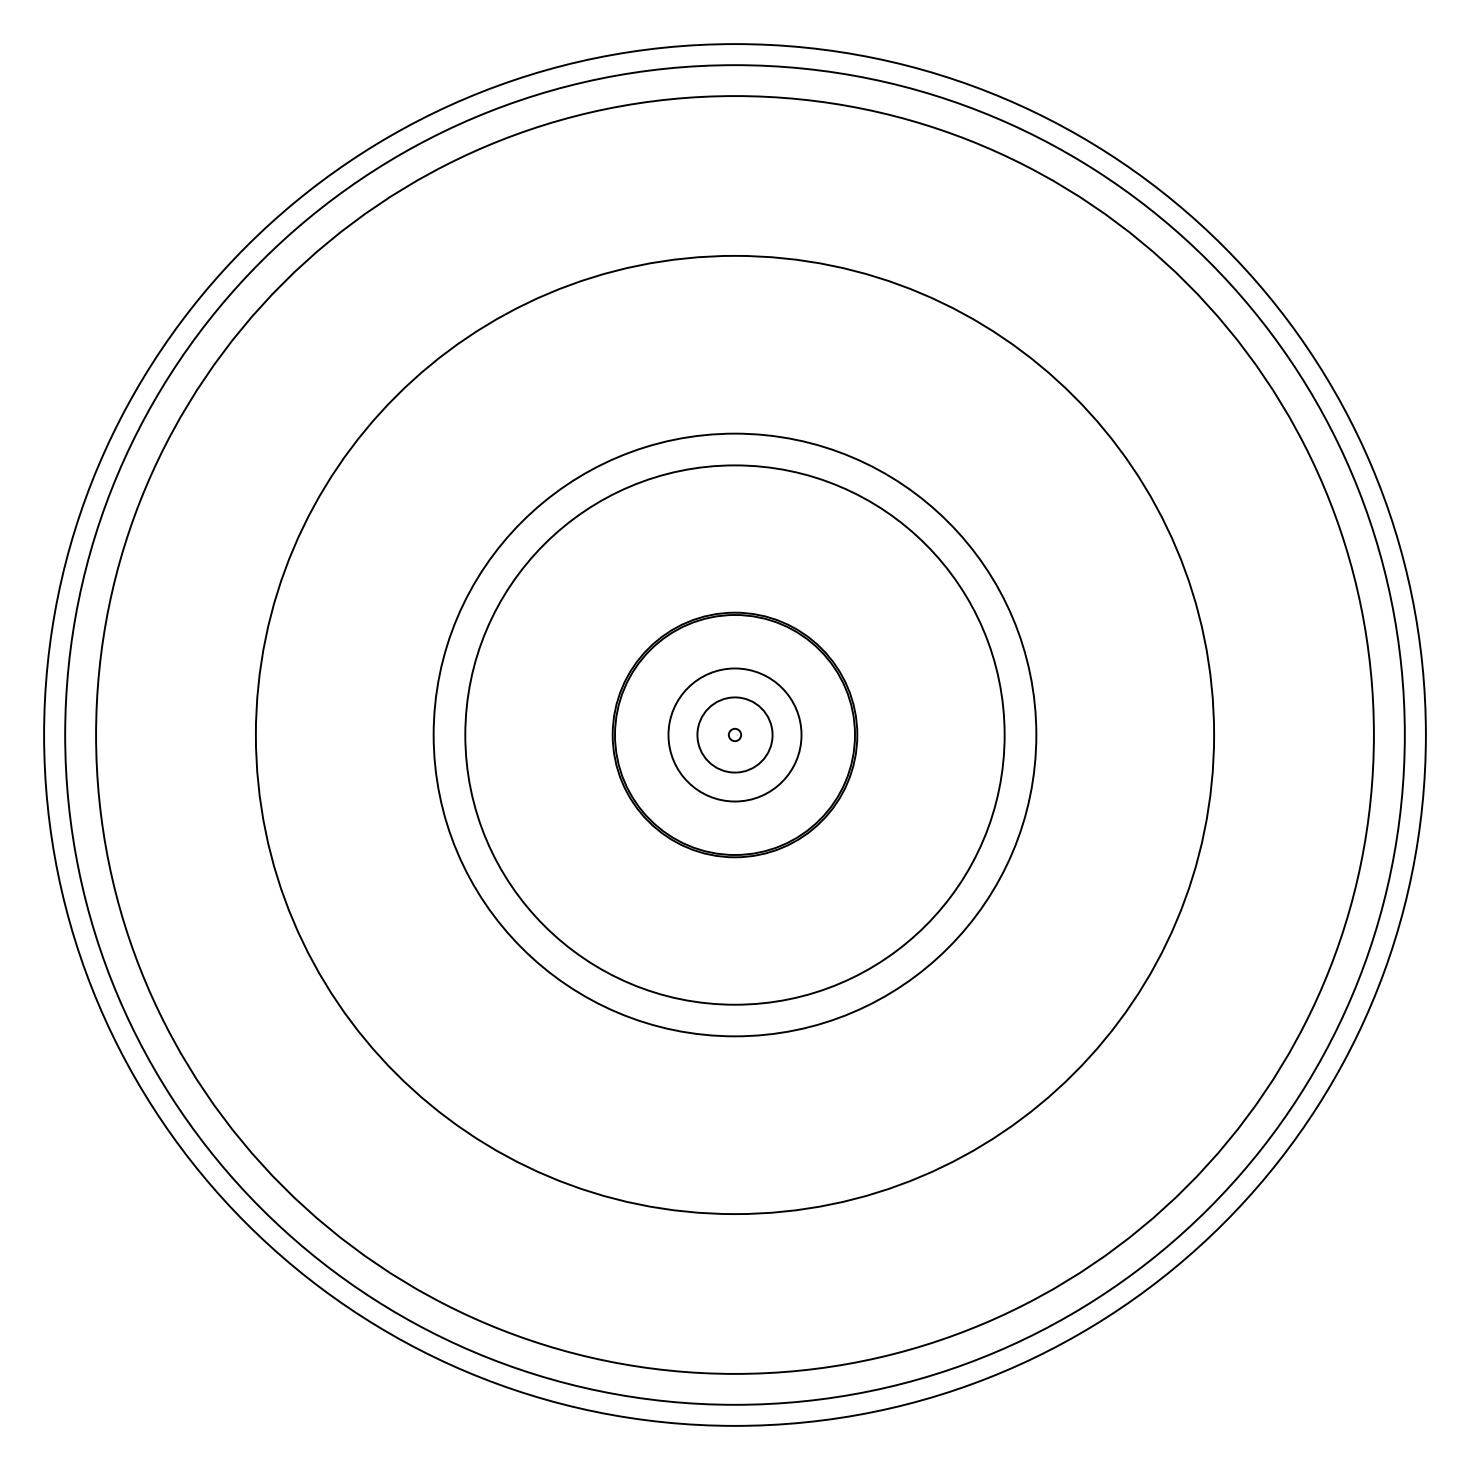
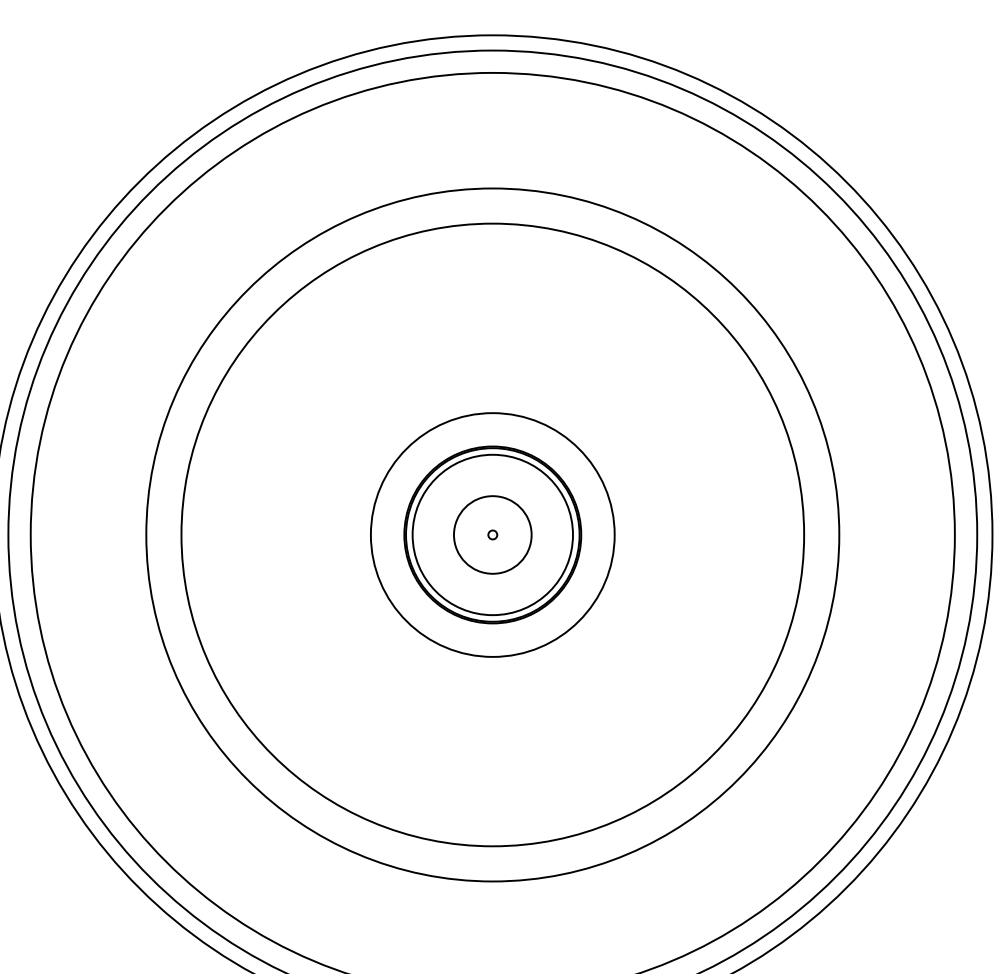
circle: (734, 734) -> (492, 534), size x0.62
circle: (734, 734) -> (492, 534), size x1.43
circle: (734, 734) -> (492, 534), size x1.43
circle: (734, 734) -> (492, 534), size x1.67

